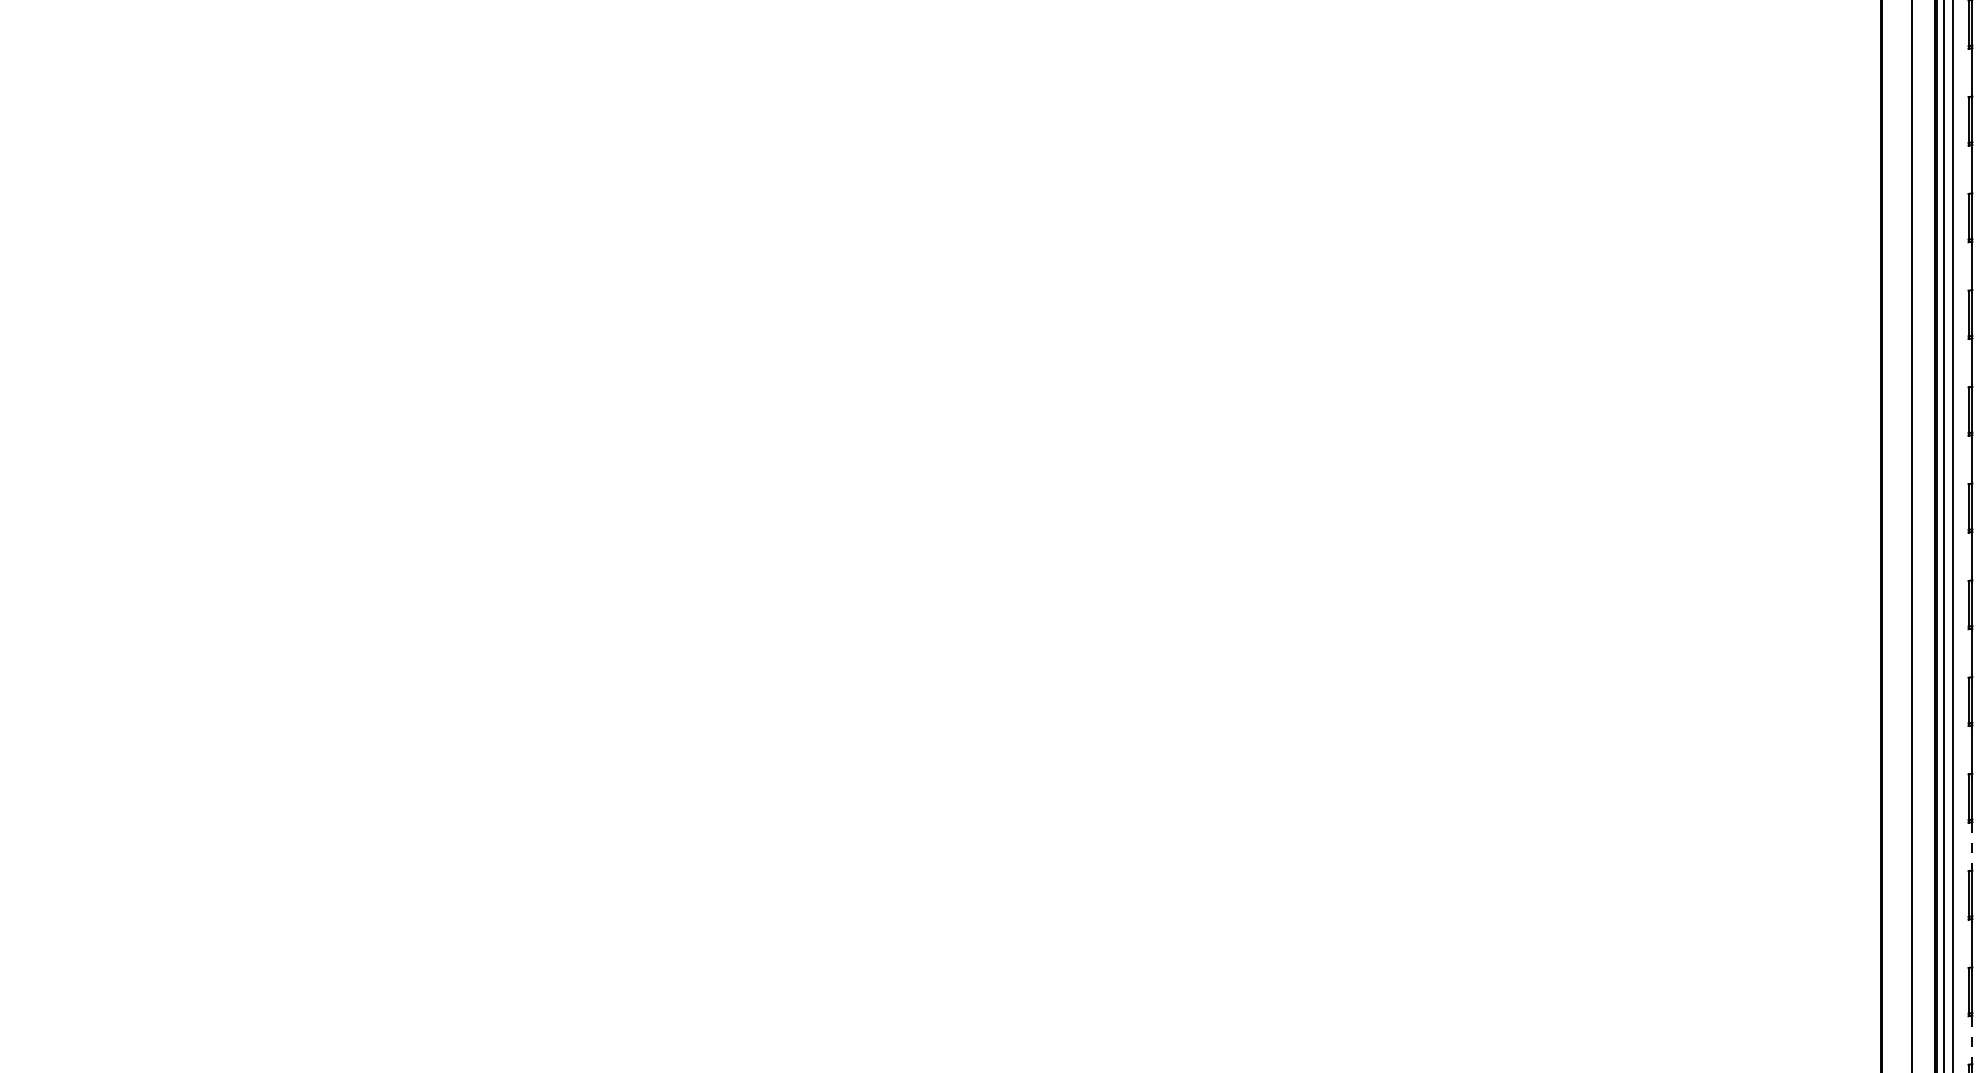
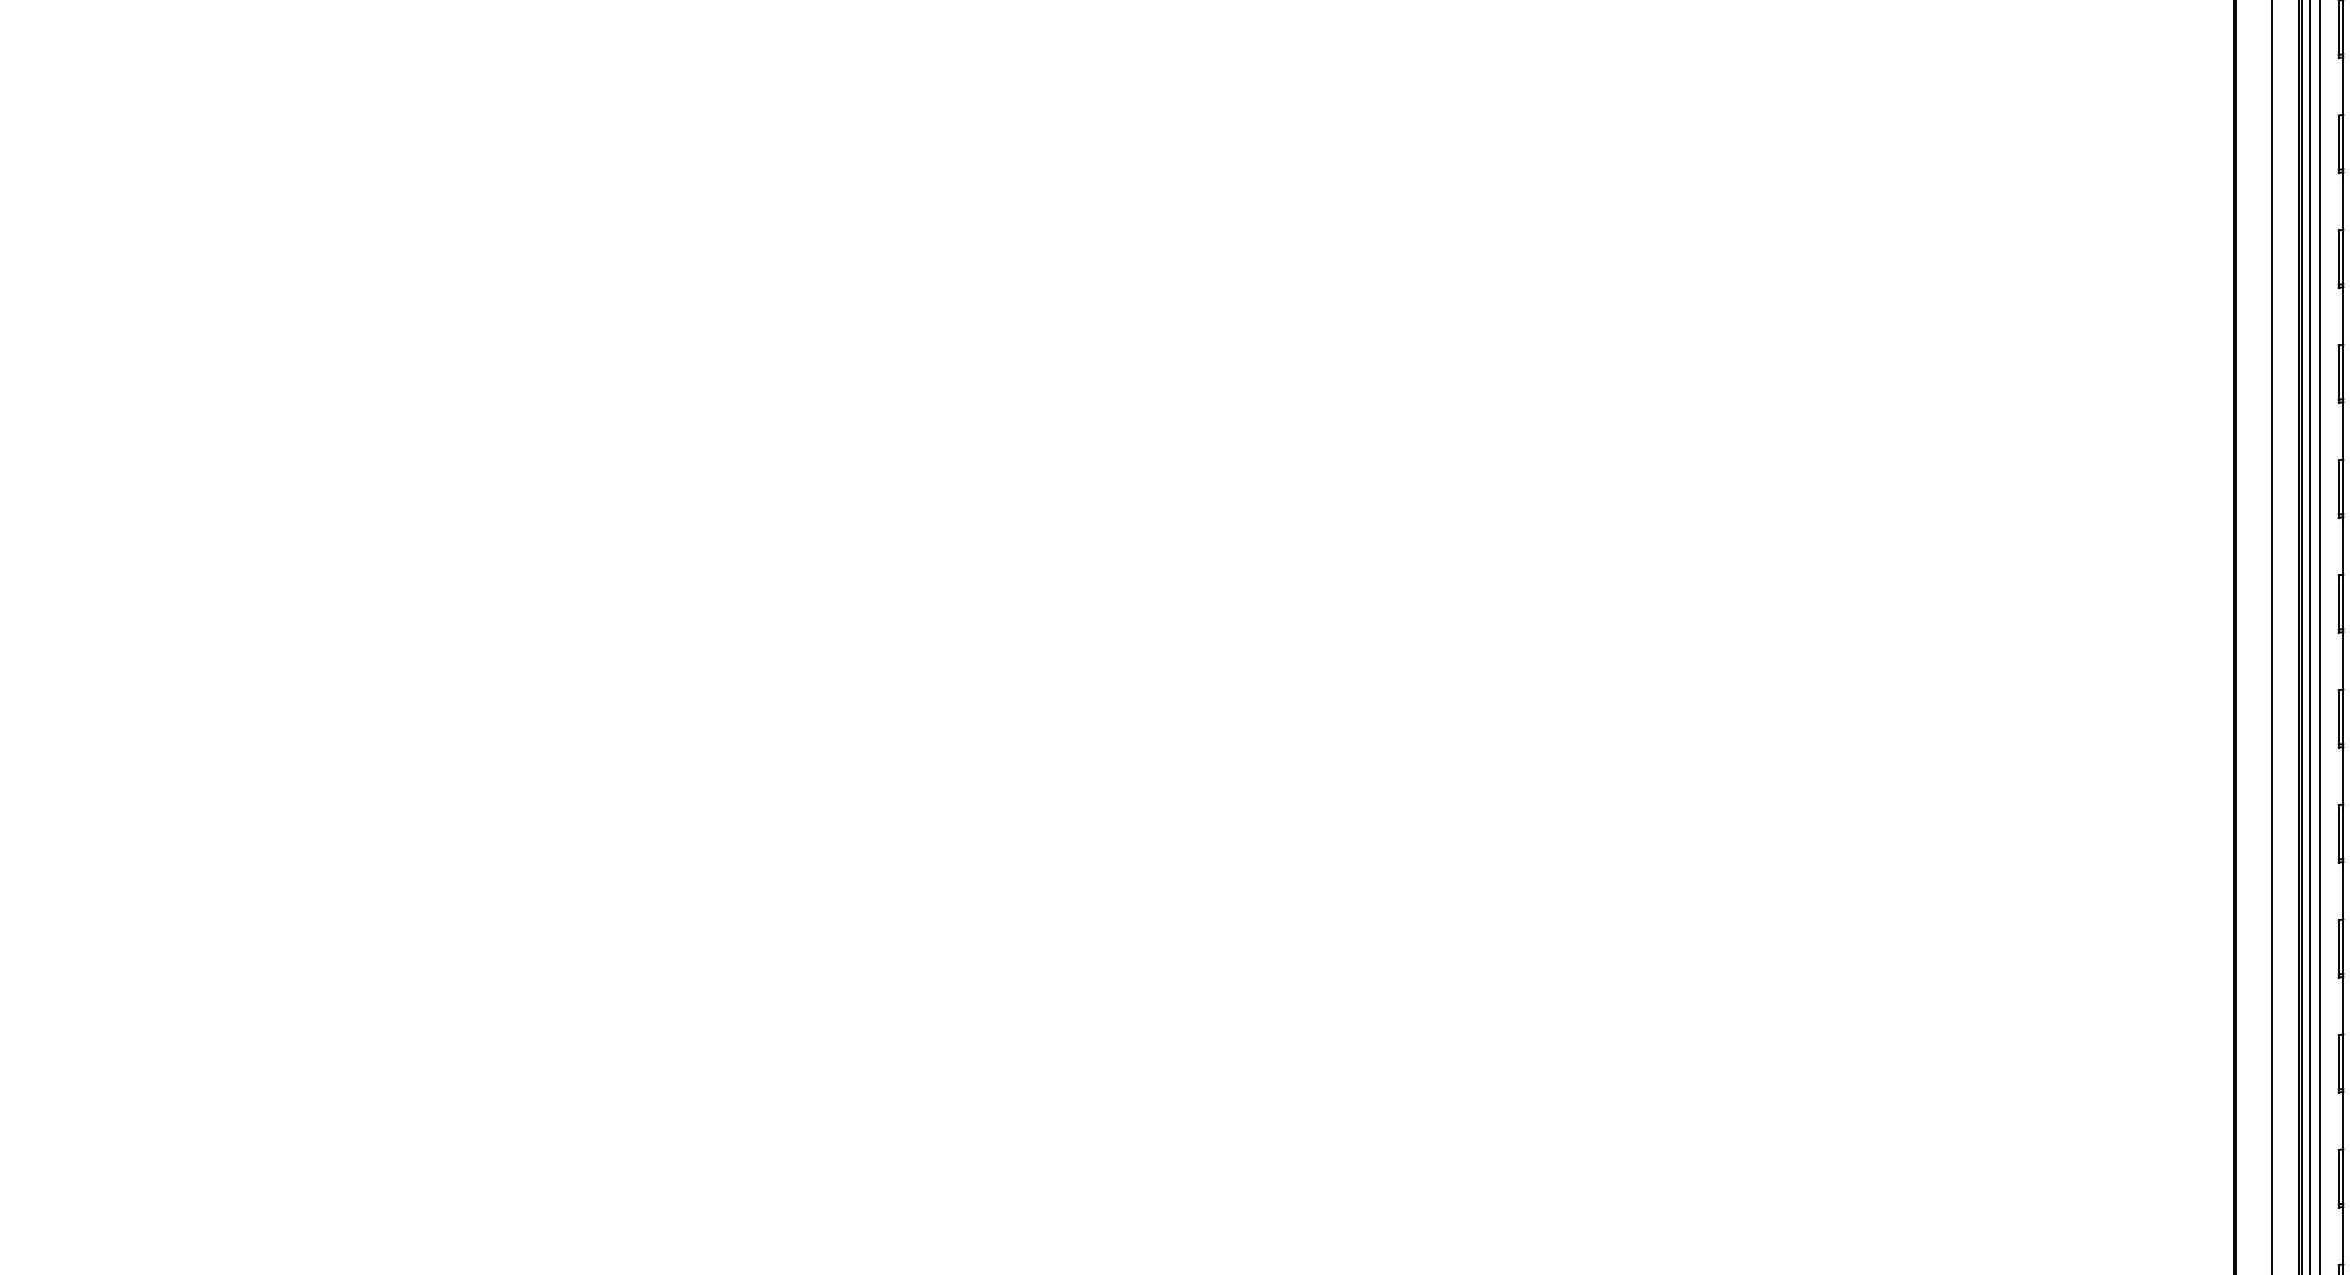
line: (1972, 848) -> (2343, 1008), dashed -> solid
line: (1972, 1042) -> (2343, 1238), dashed -> solid

